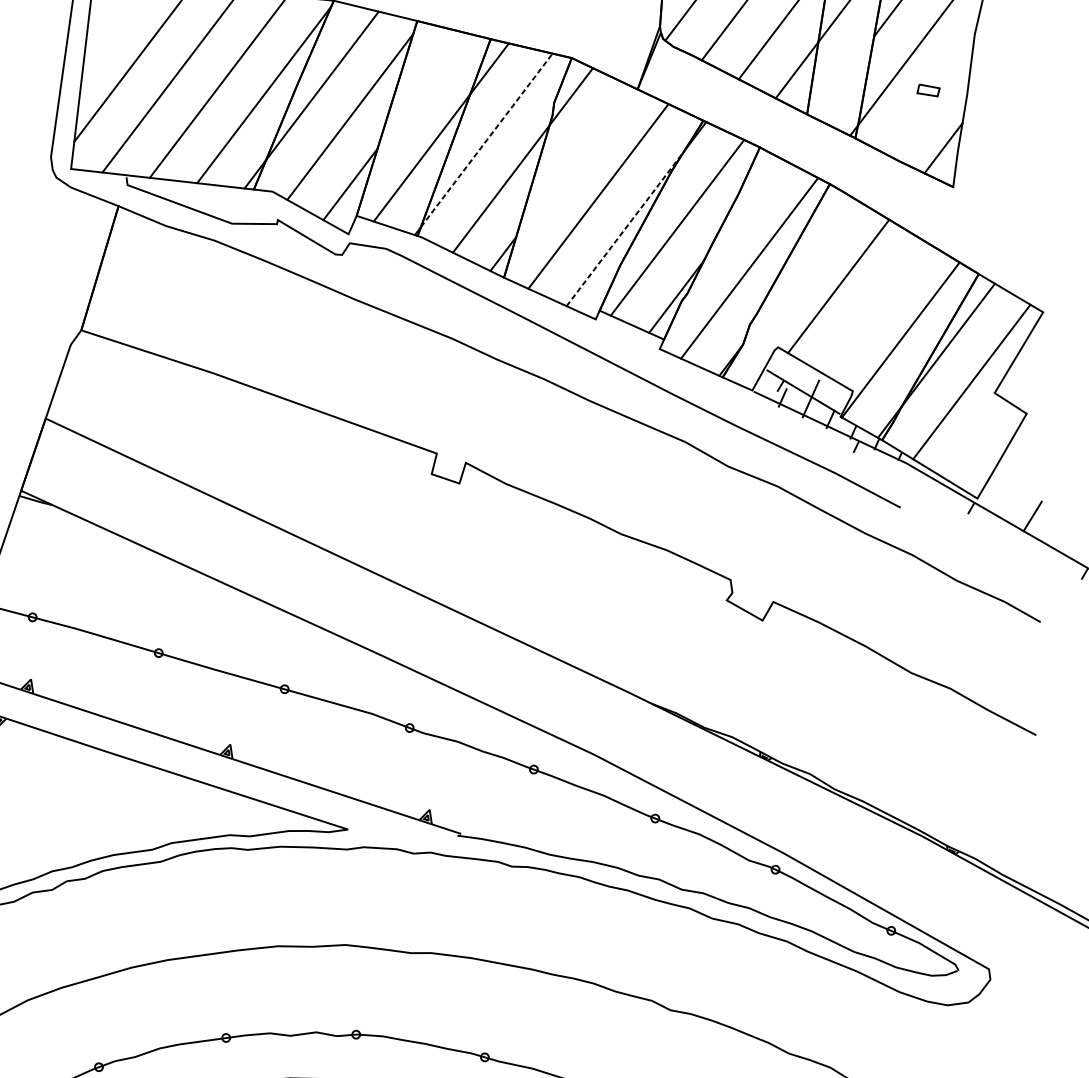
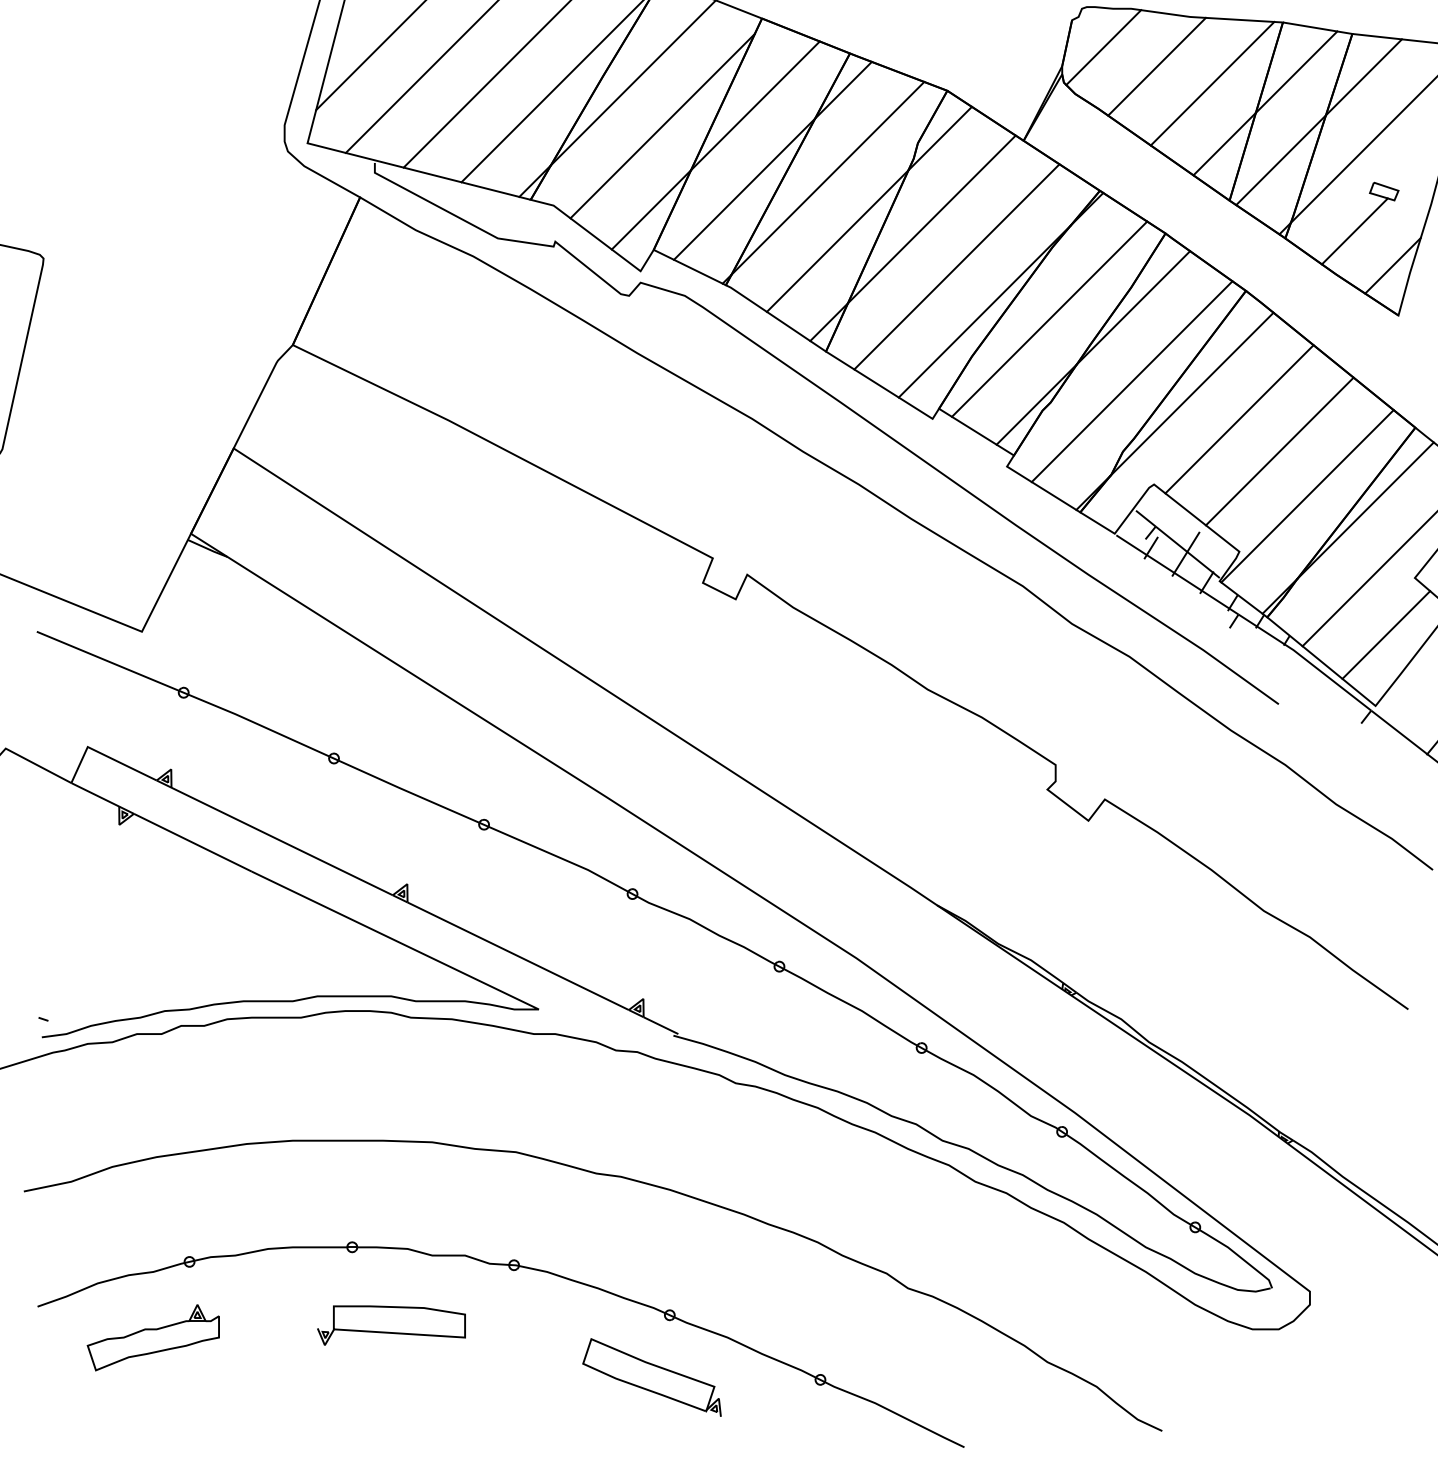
line: (843, 77) -> (1280, 160), added
line: (421, 90) -> (755, 105), added
line: (909, 125) -> (1354, 231), added
line: (487, 140) -> (828, 178), dashed -> solid
line: (573, 161) -> (931, 219), added
line: (742, 209) -> (1133, 307), added
line: (625, 228) -> (984, 311), dashed -> solid
line: (797, 272) -> (1191, 394), added
line: (873, 307) -> (1279, 451), added
line: (978, 440) -> (1386, 634), added

